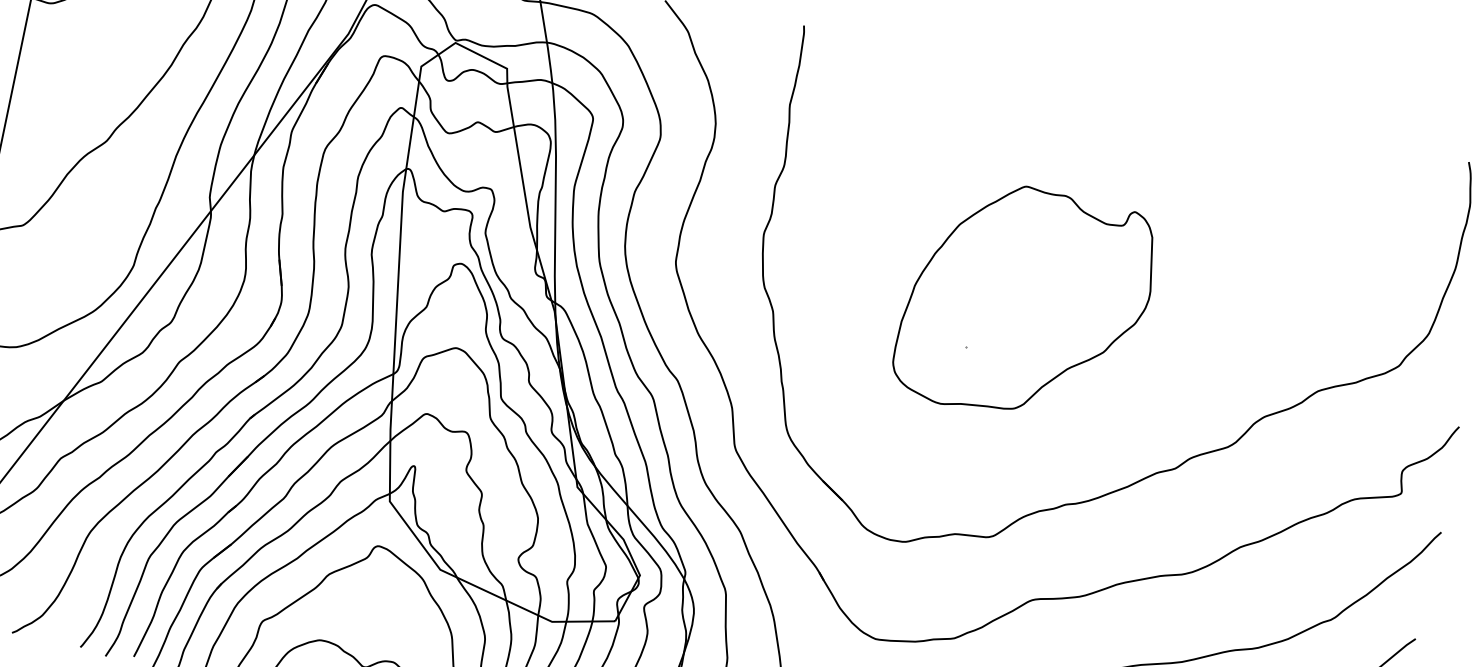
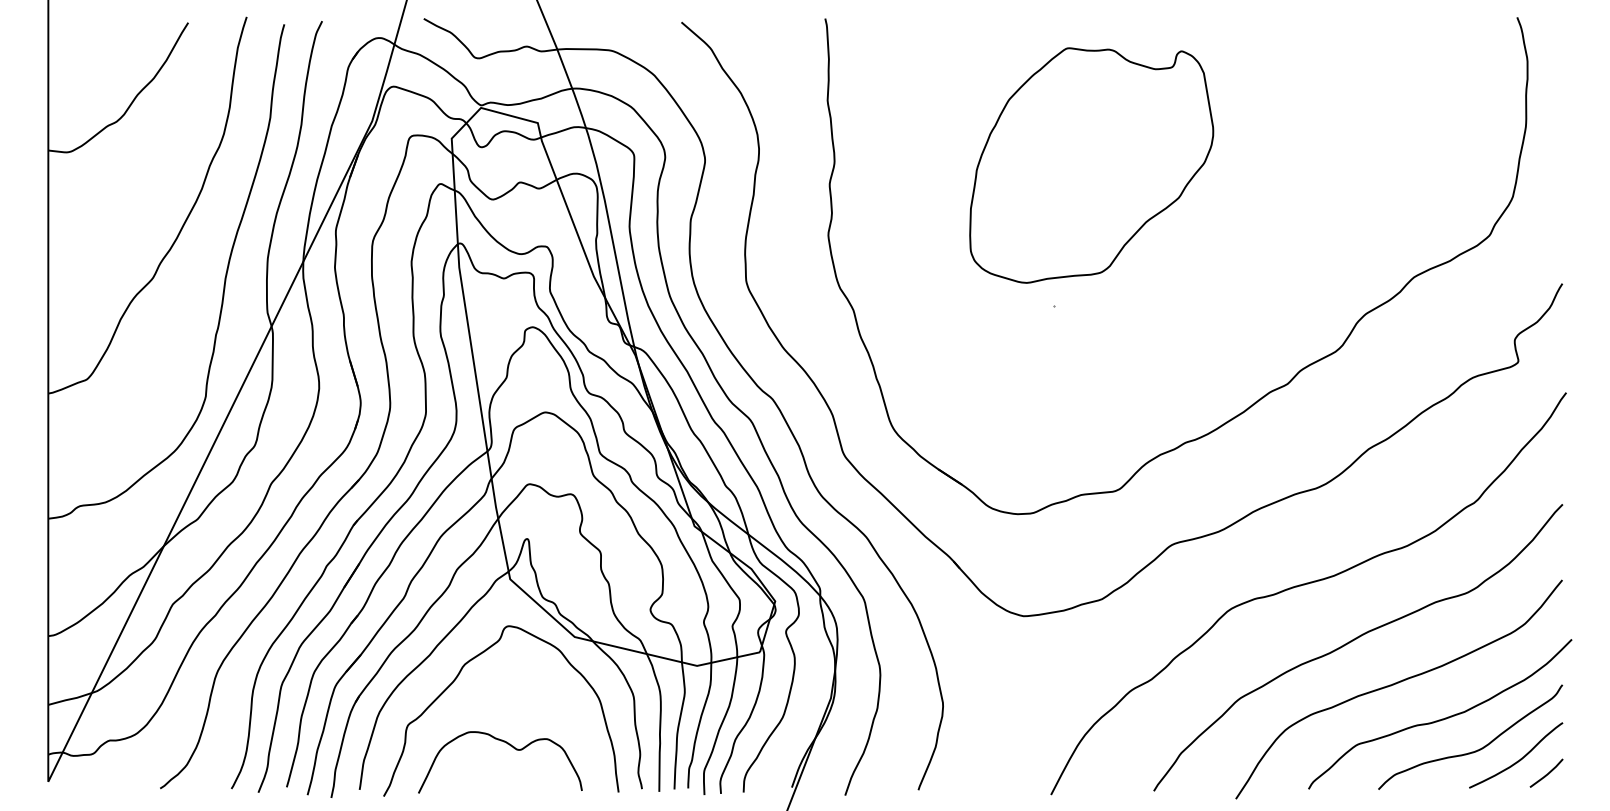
part: (1026, 303) -> (1091, 165), moved

